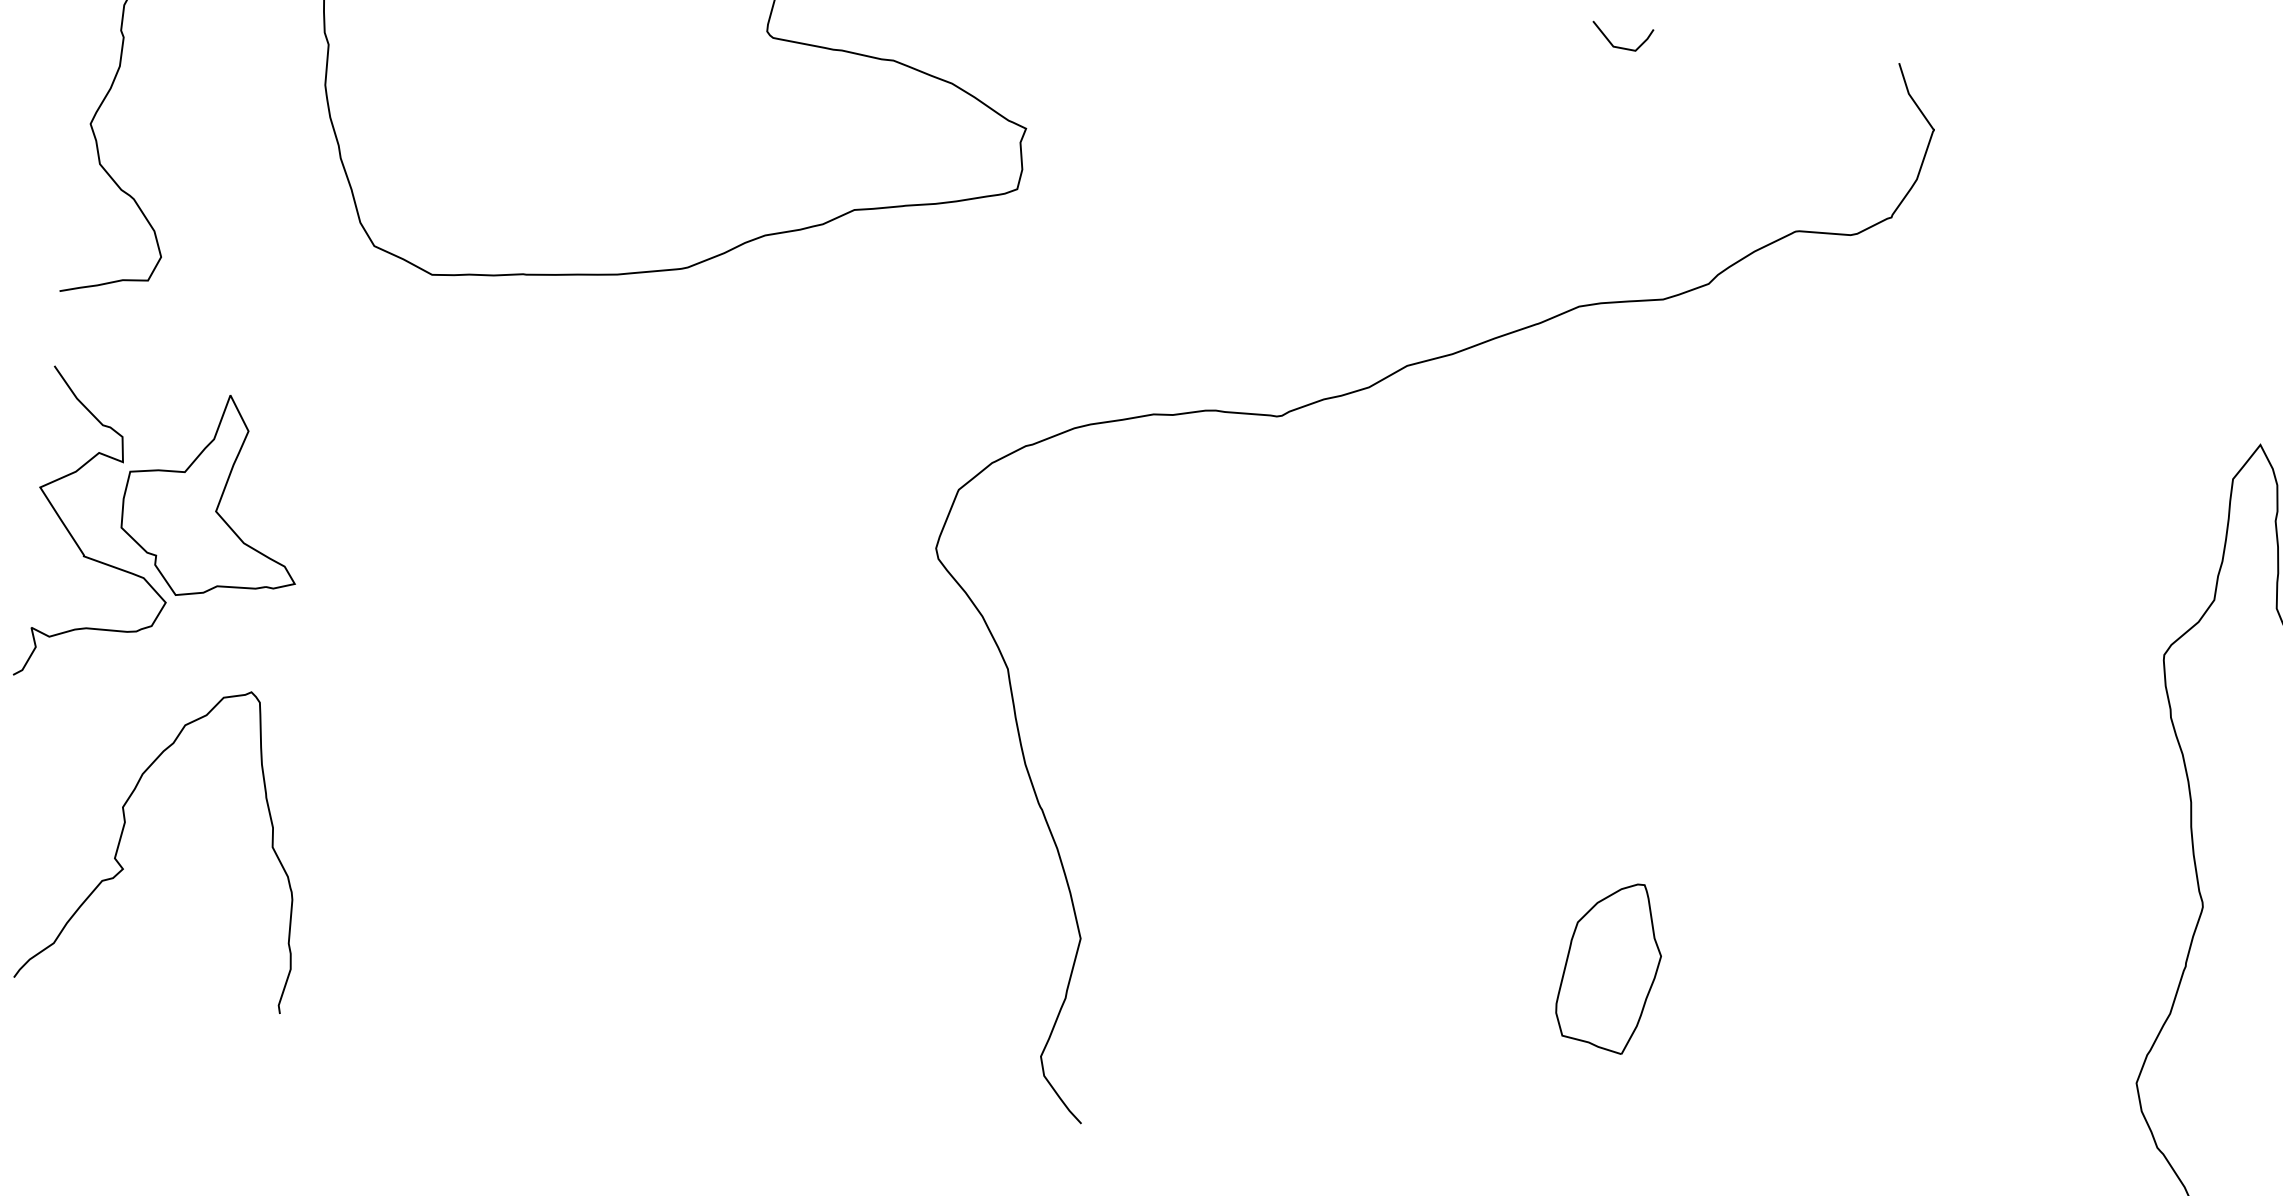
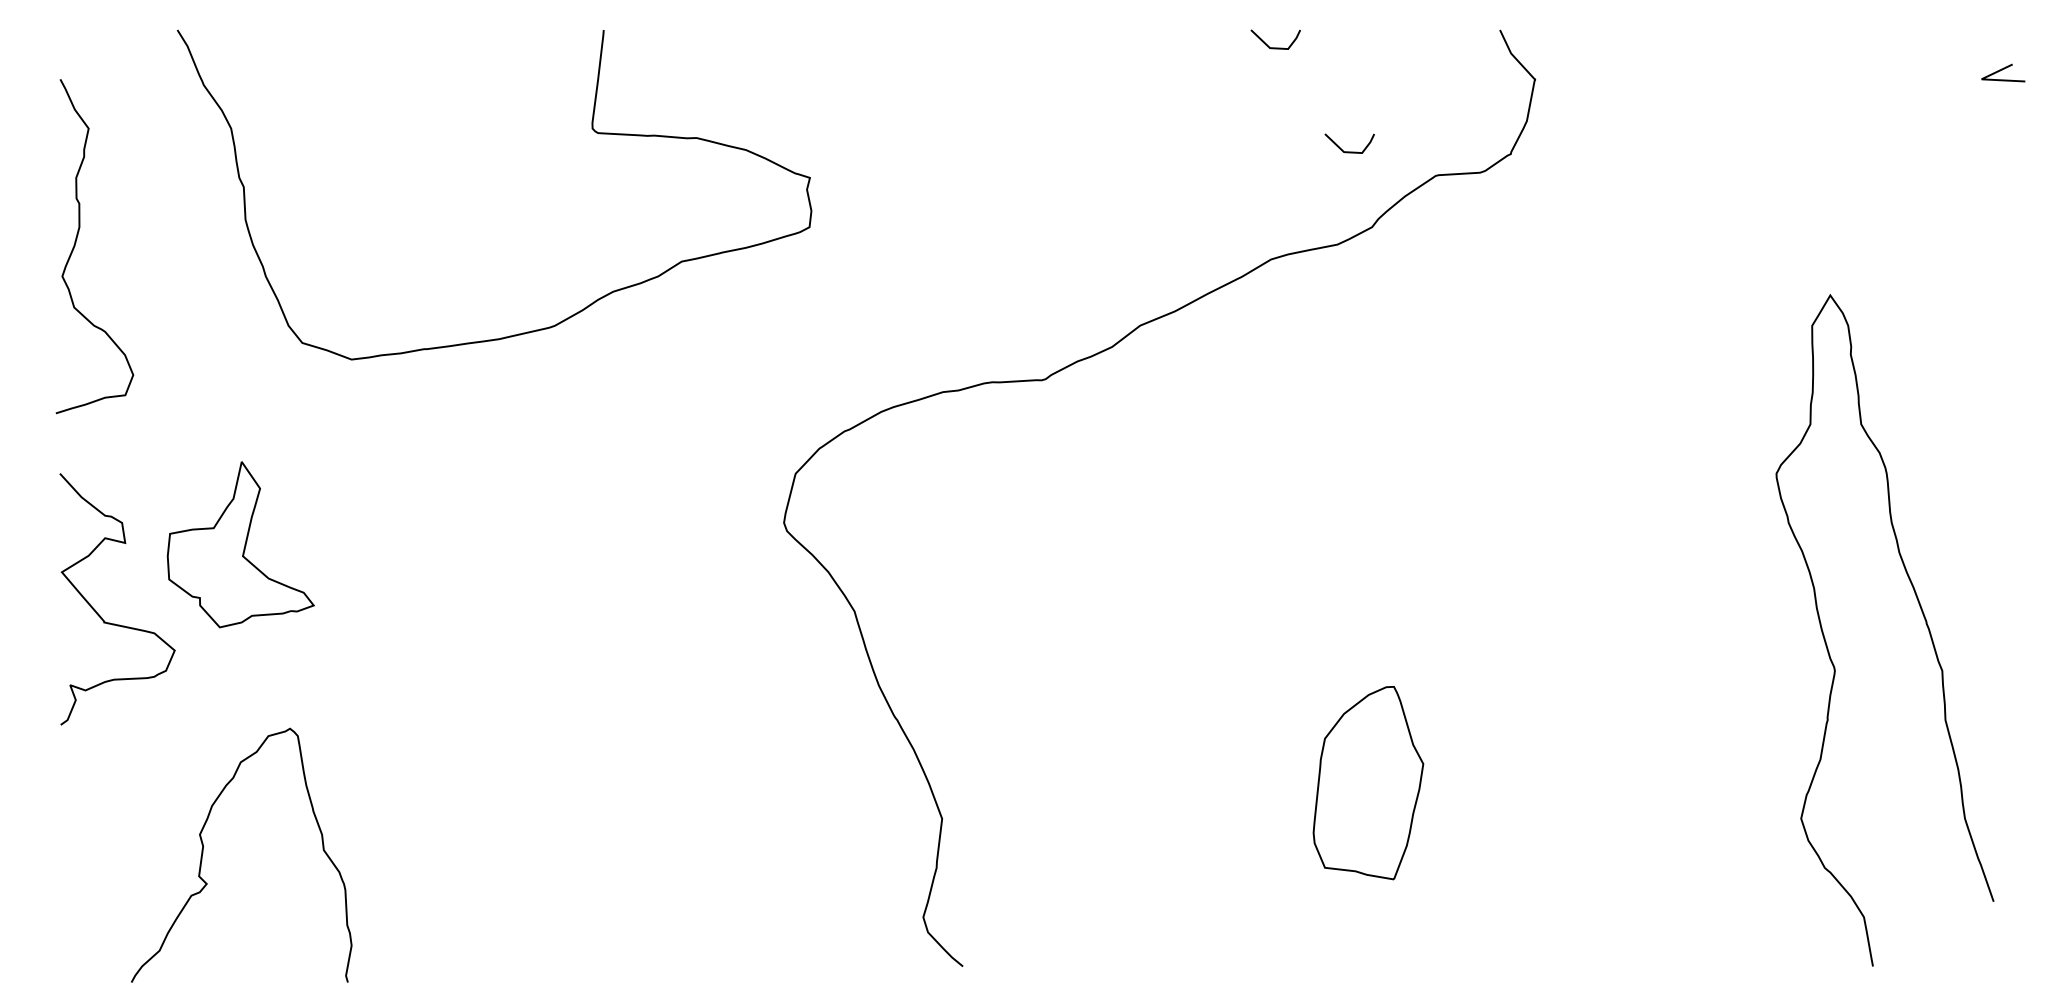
line: (1693, 187) -> (1349, 151), added
part: (215, 496) -> (240, 544), moved
curve: (126, 822) -> (204, 846), moved
part: (1610, 965) -> (1368, 782), size x1.4

